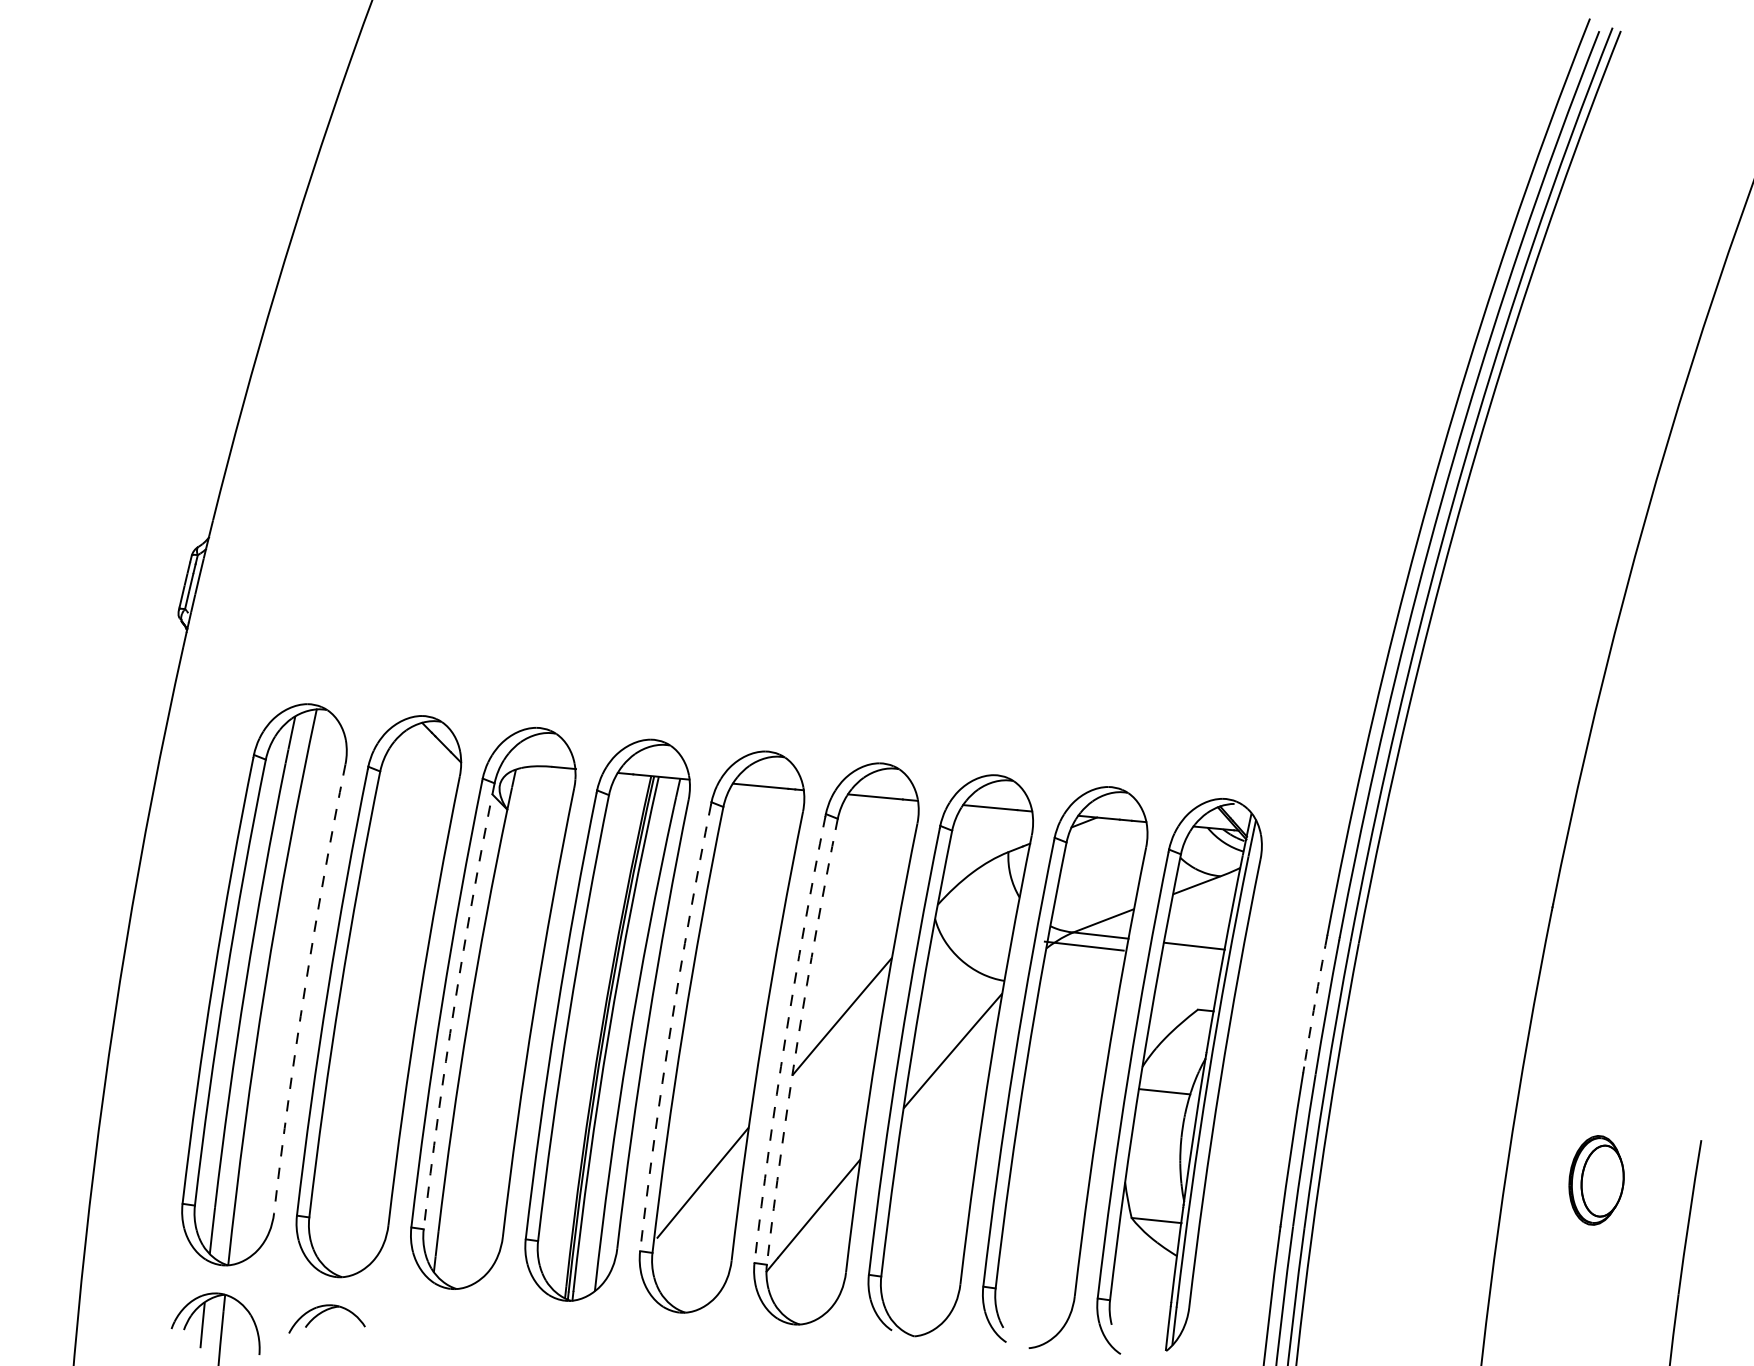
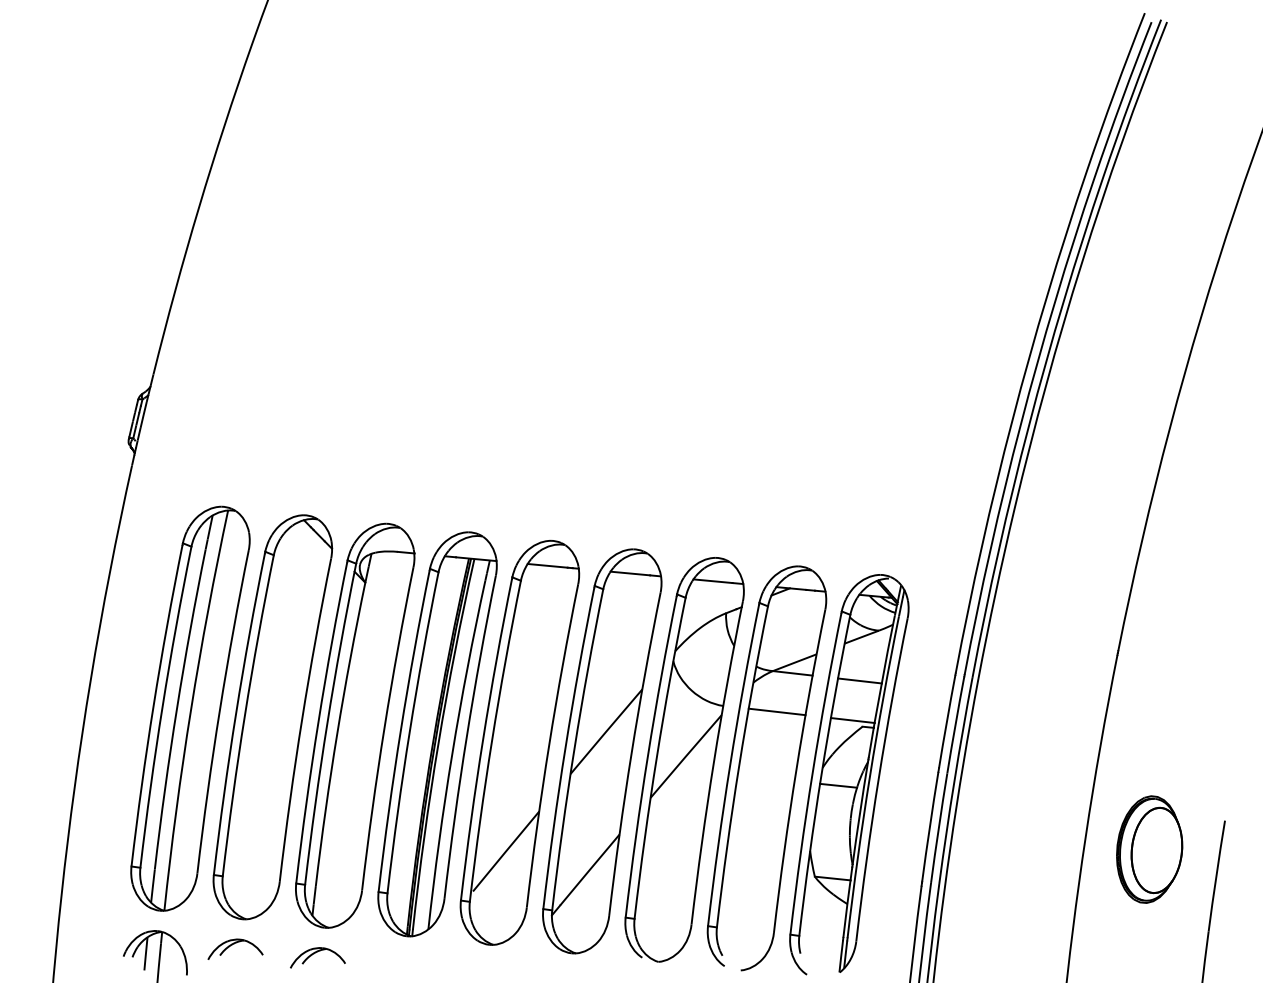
line: (1083, 945) -> (776, 711), moved
arc: (305, 988) -> (220, 711), dashed -> solid
line: (1184, 1000) -> (852, 720), added
arc: (1315, 1002) -> (947, 721), dashed -> solid
arc: (454, 1005) -> (327, 723), dashed -> solid
arc: (671, 1027) -> (483, 739), dashed -> solid
arc: (785, 1038) -> (565, 747), dashed -> solid
arc: (797, 1041) -> (574, 749), dashed -> solid
part: (1596, 1180) -> (1149, 849), size x1.67
part: (436, 1325) -> (314, 954), added

